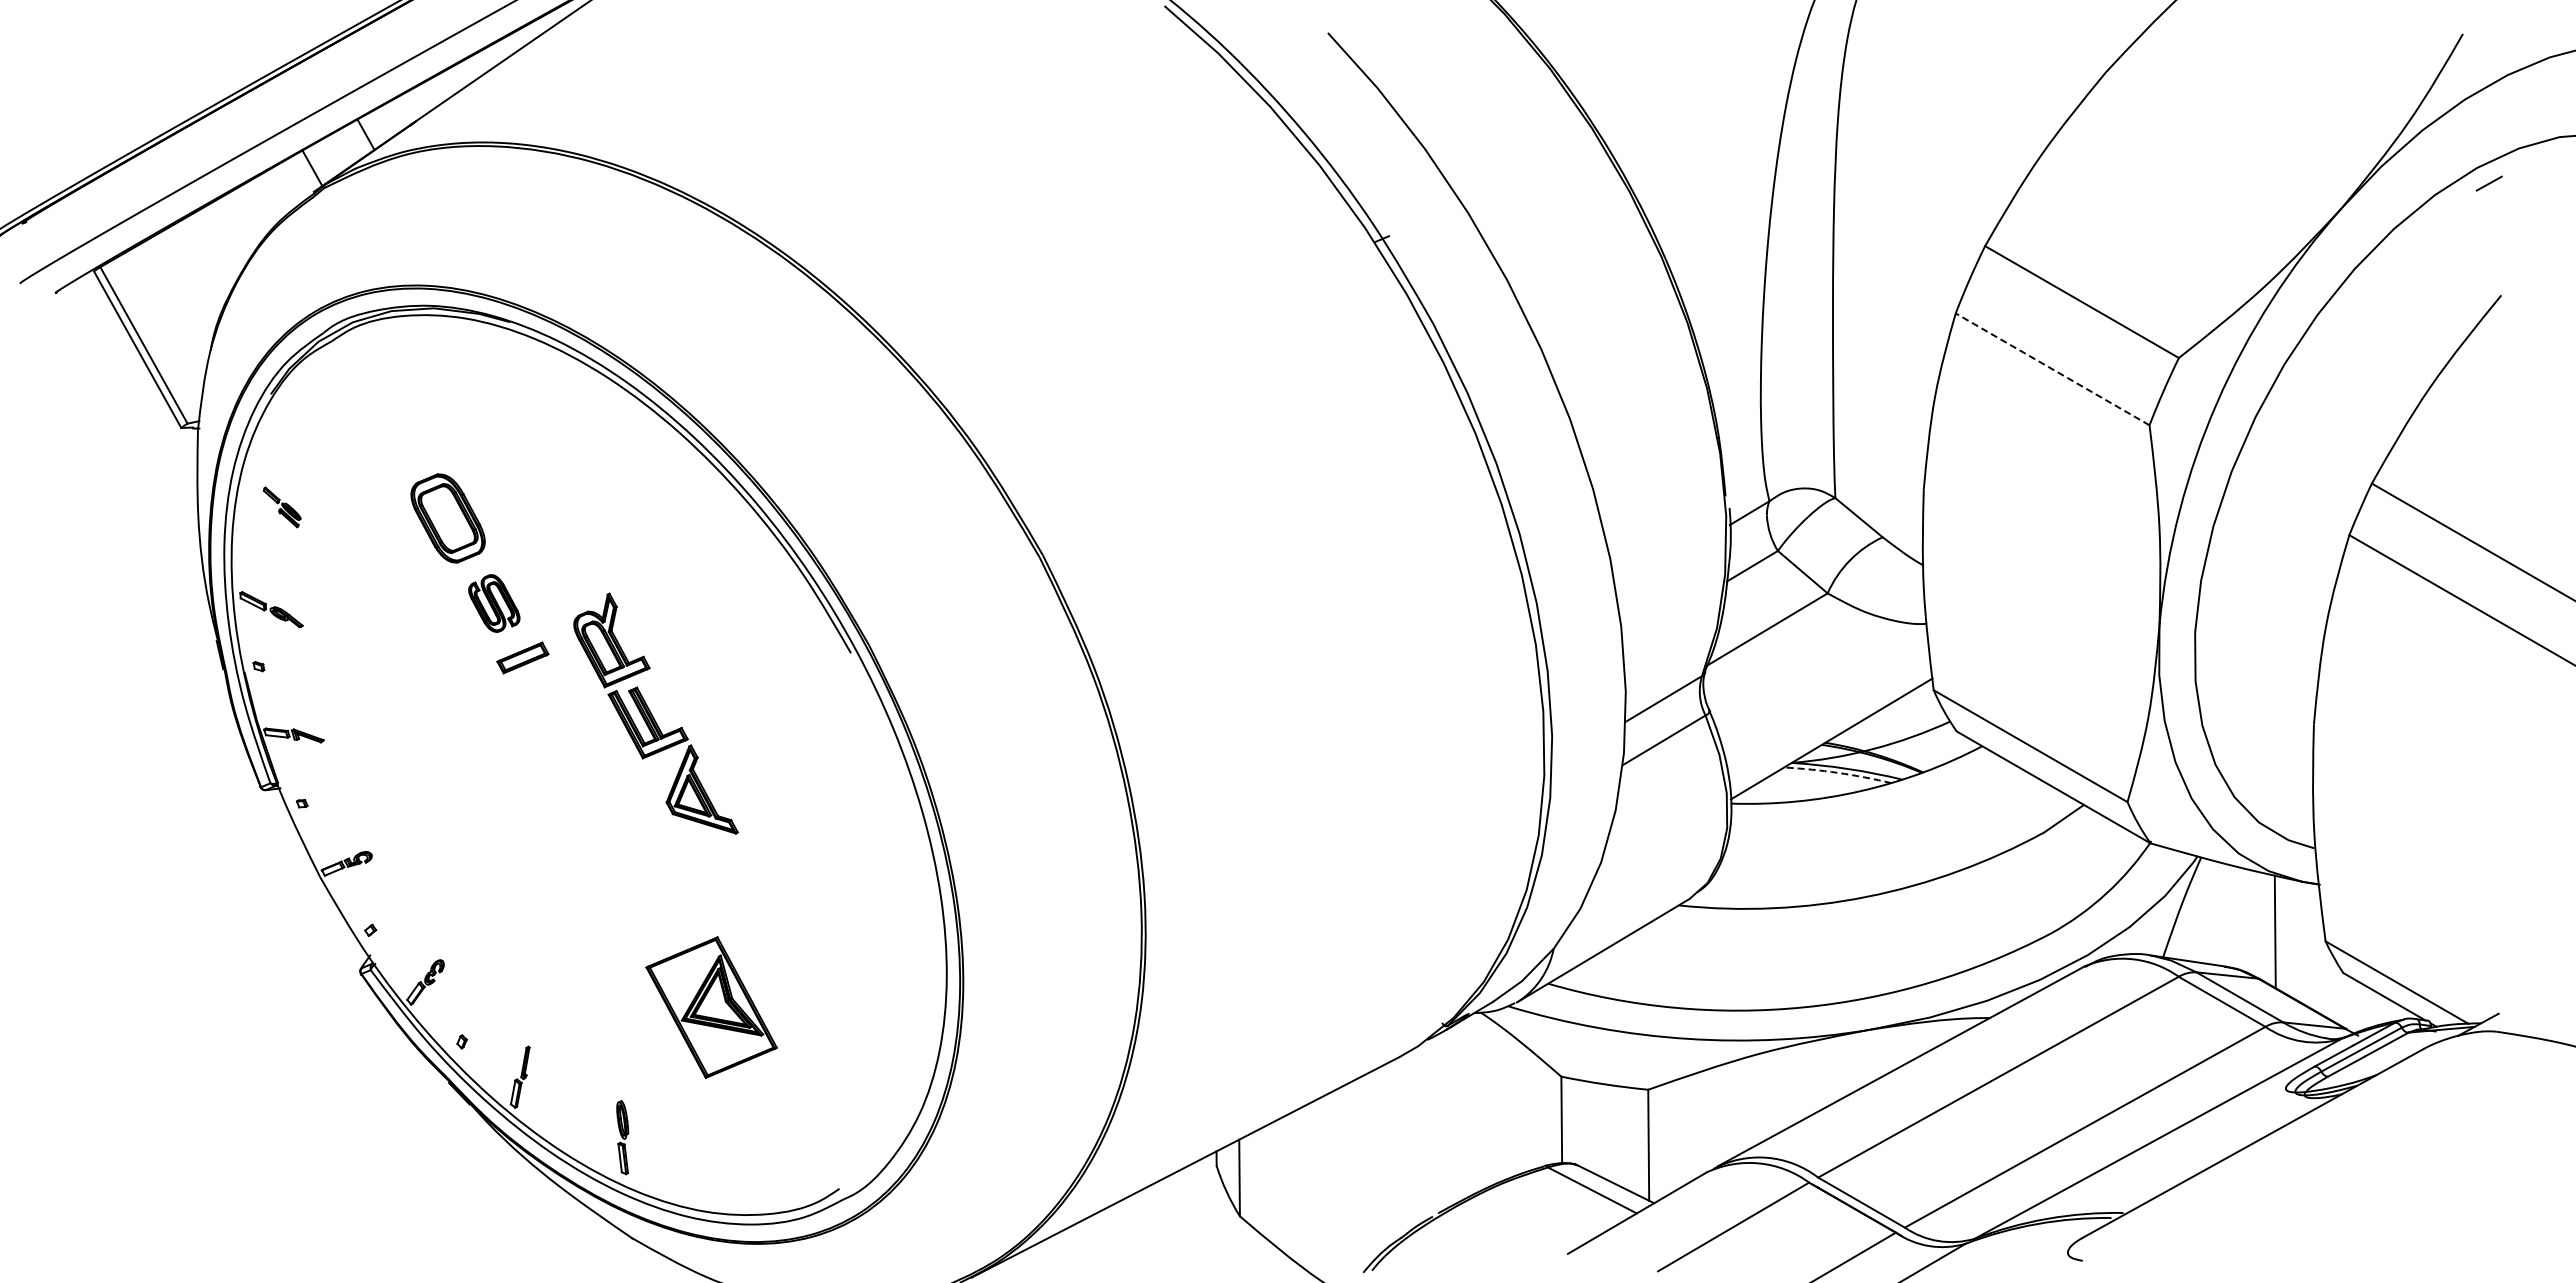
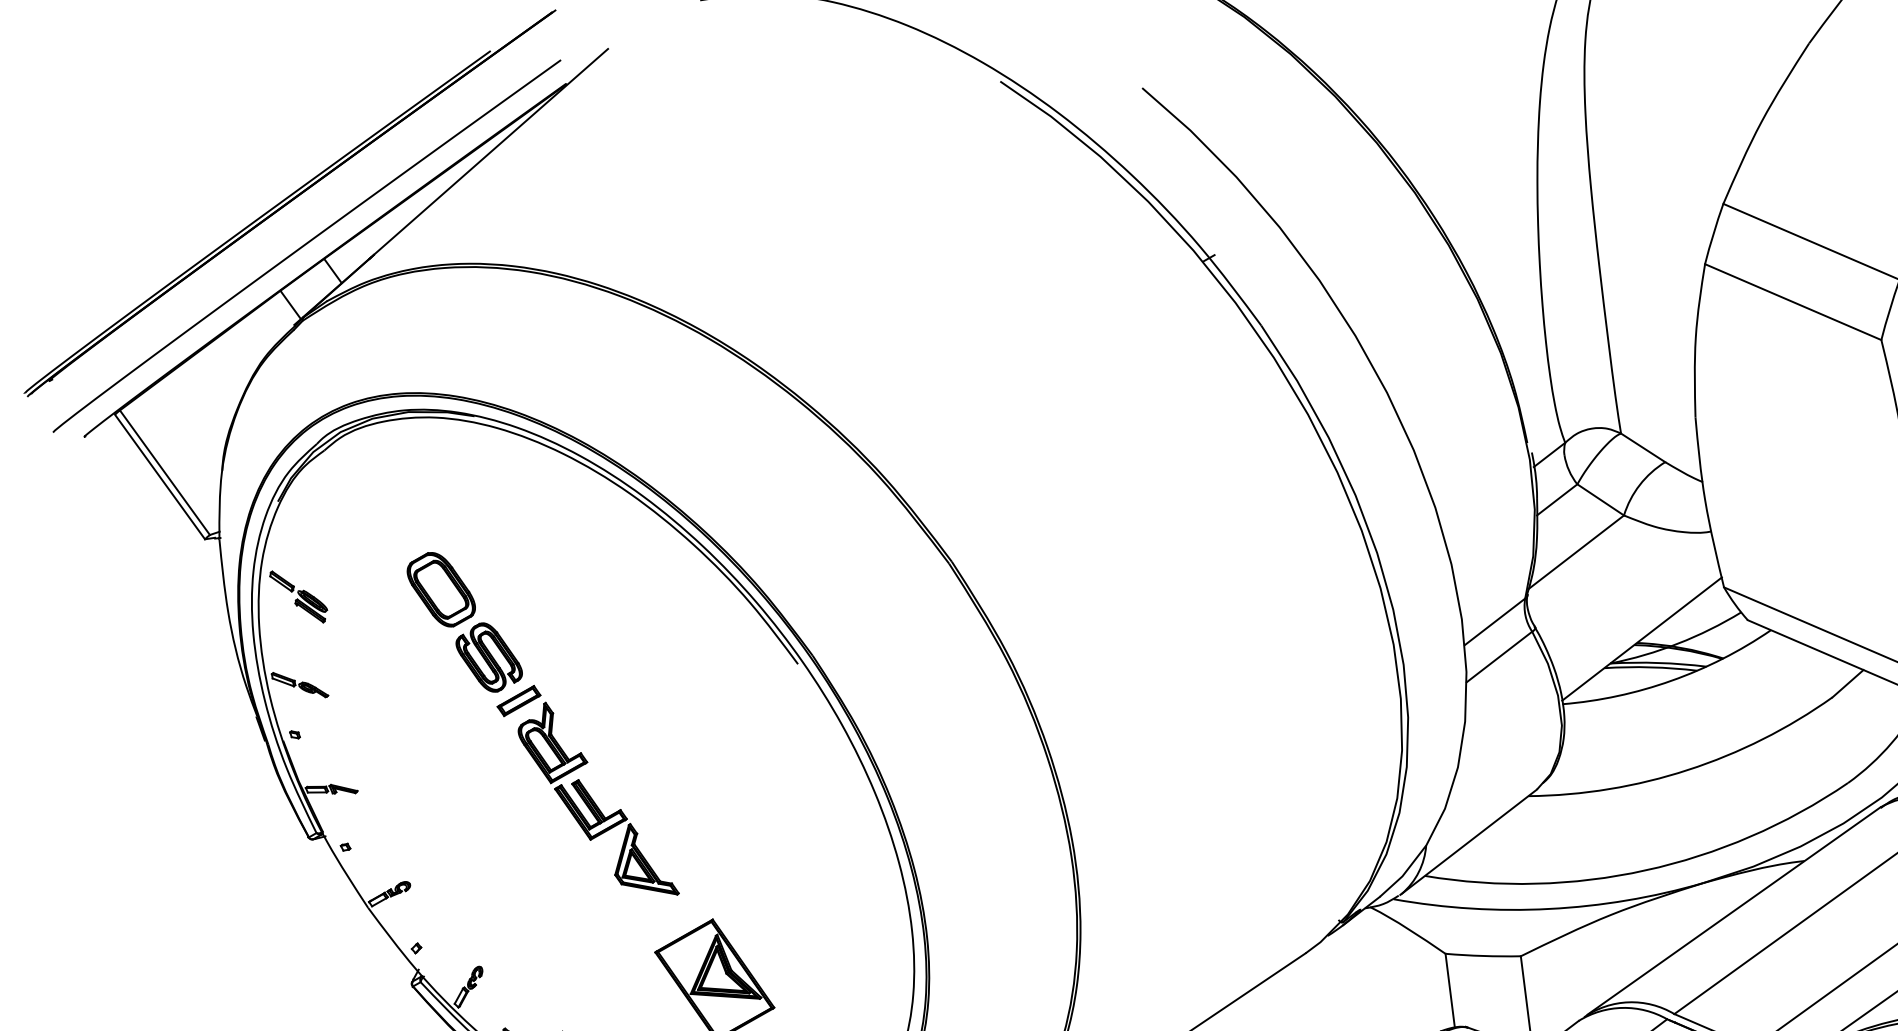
line: (2052, 369) -> (1793, 302), dashed -> solid
part: (281, 507) -> (298, 597), size x1.67
part: (494, 603) -> (489, 657), size x1.43
part: (655, 713) -> (596, 800), moved
arc: (1838, 772) -> (1651, 666), dashed -> solid

